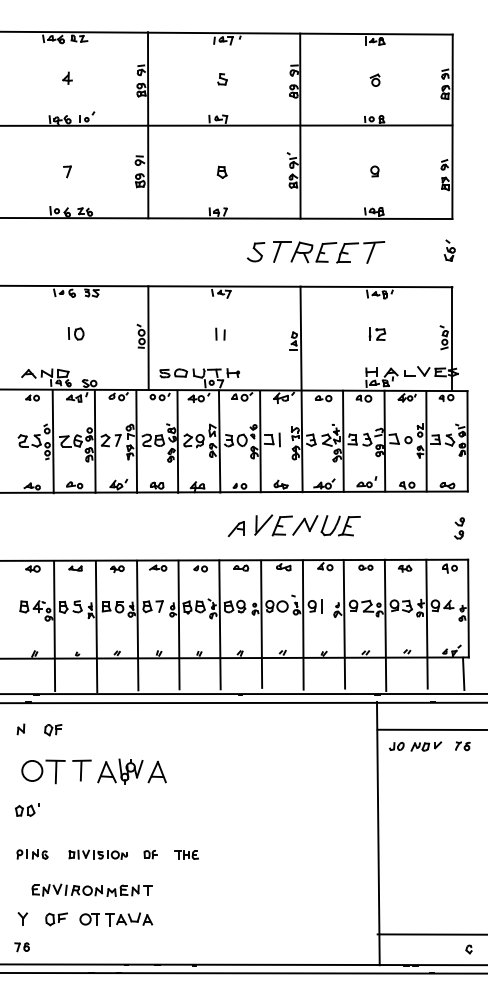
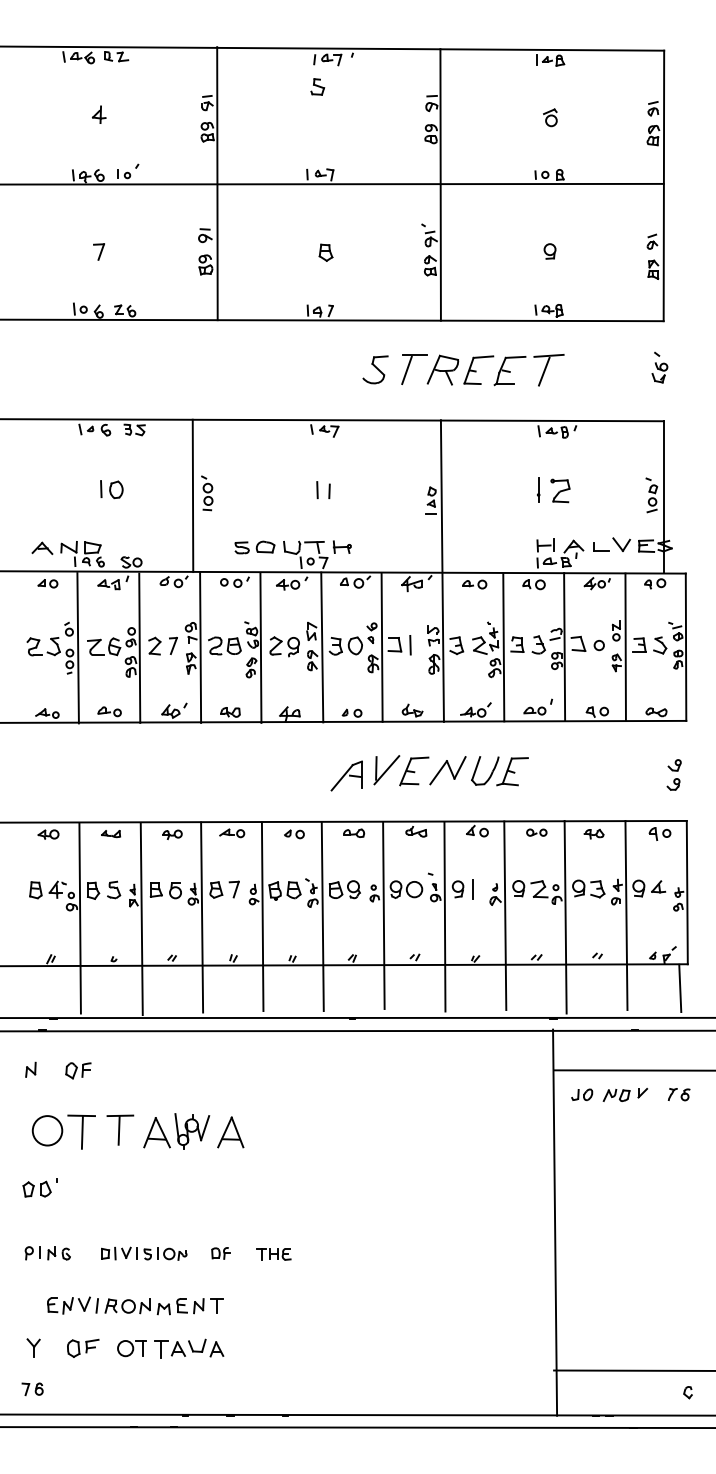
part: (222, 79) -> (317, 87), moved
part: (377, 333) -> (553, 489), size x1.4
line: (148, 338) -> (192, 496), moved
part: (235, 528) -> (345, 775), size x1.4

